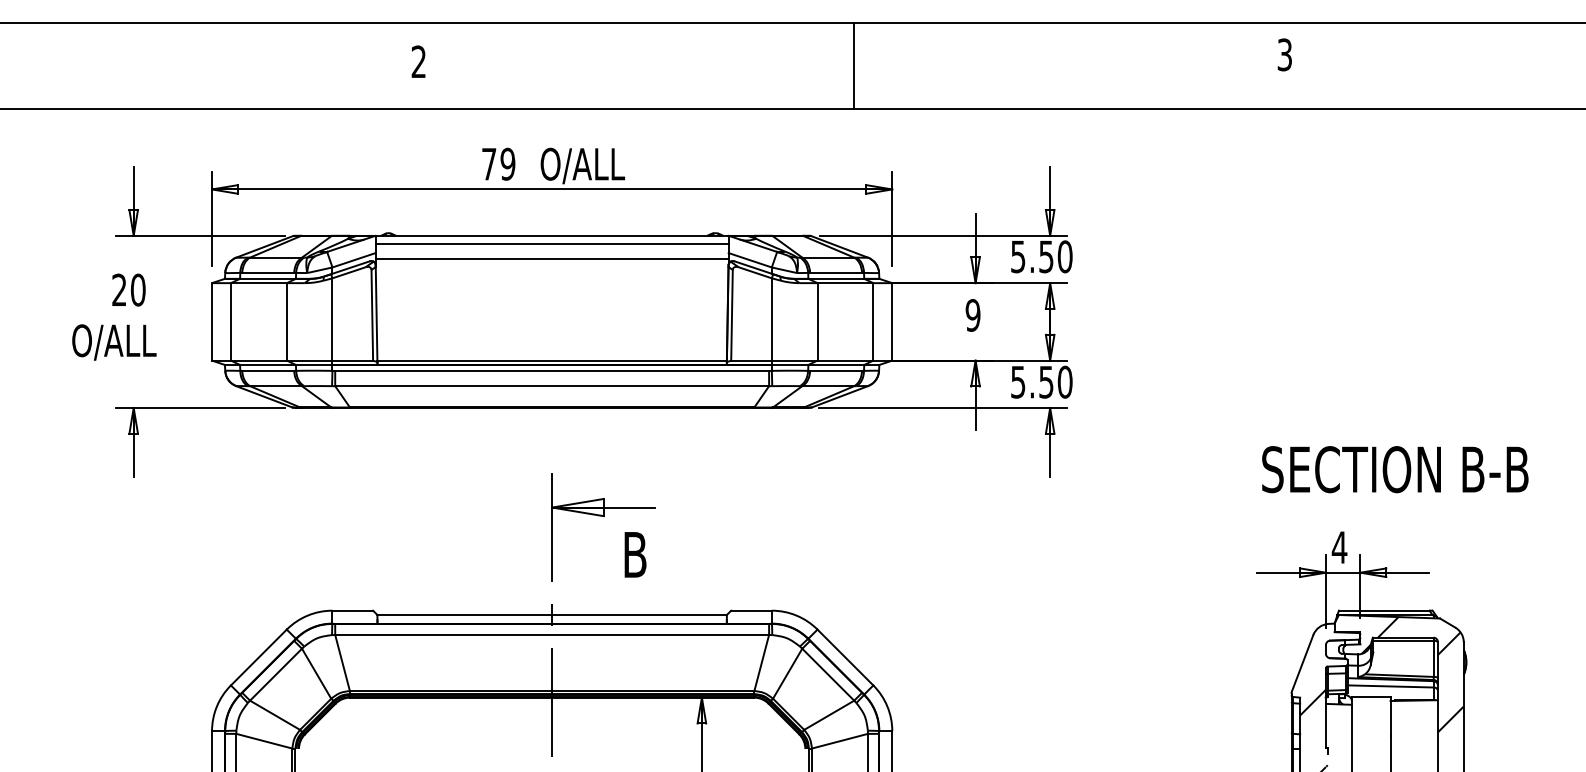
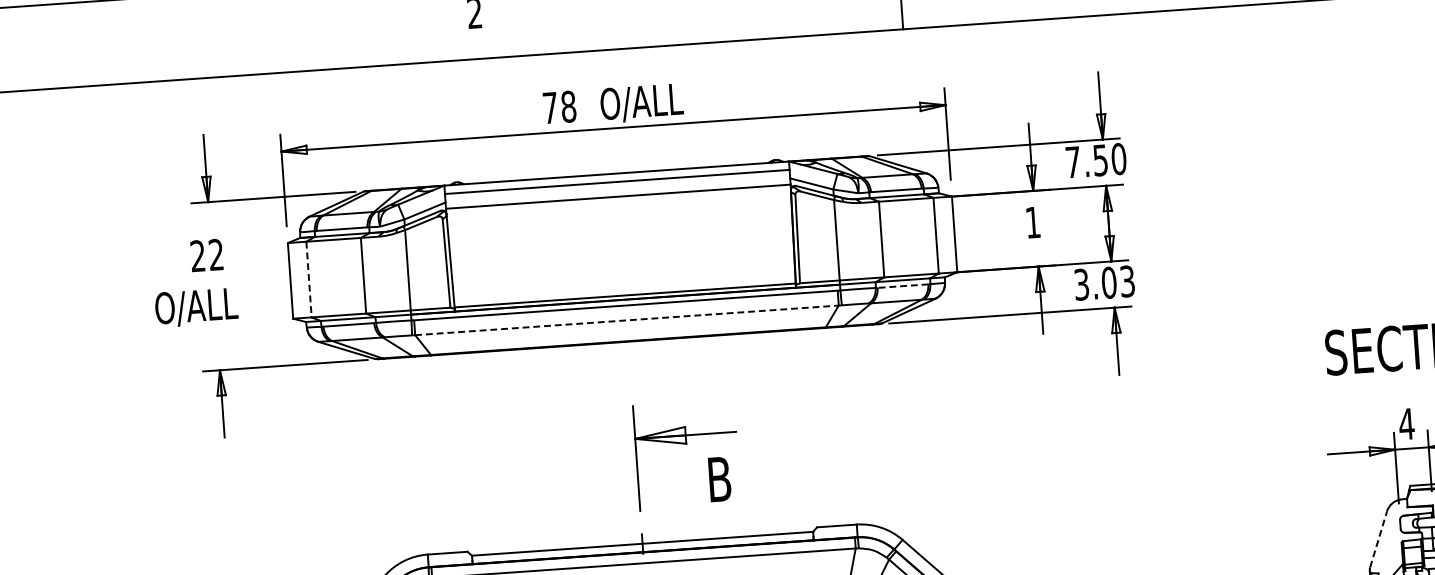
text: (507, 164) -> (568, 107), 79 -> 78
text: (1018, 256) -> (1073, 161), 5.50 -> 7.50
text: (137, 289) -> (215, 254), 20 -> 22
text: (972, 315) -> (1032, 222), 9 -> 1
line: (230, 321) -> (308, 279), solid -> dashed
line: (836, 370) -> (903, 285), solid -> dashed
text: (1041, 381) -> (1104, 282), 5.50 -> 3.03
line: (552, 386) -> (627, 320), solid -> dashed
line: (1302, 663) -> (1378, 539), solid -> dashed

